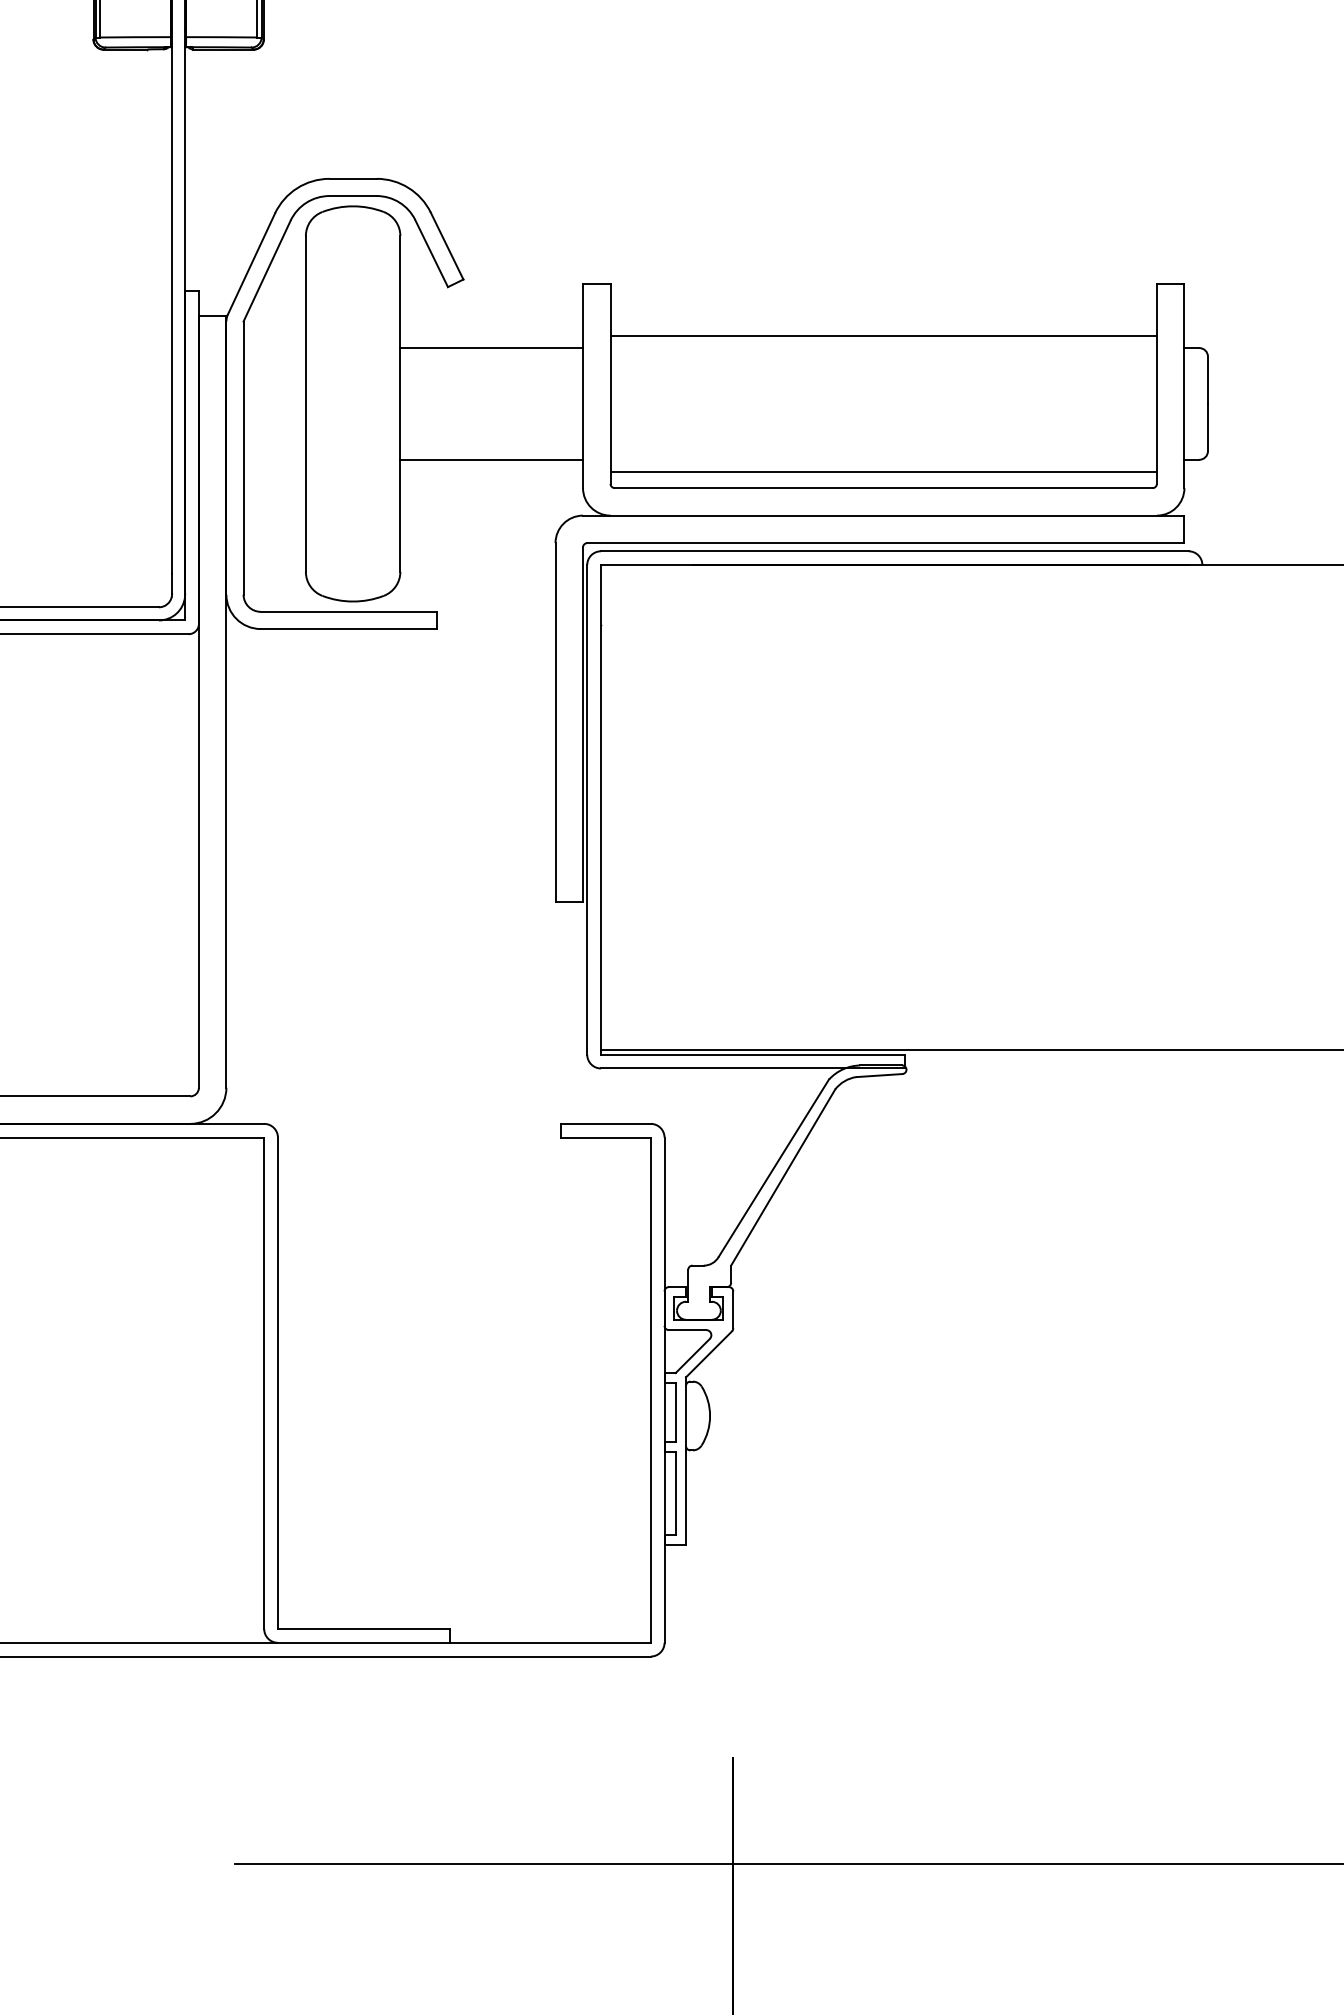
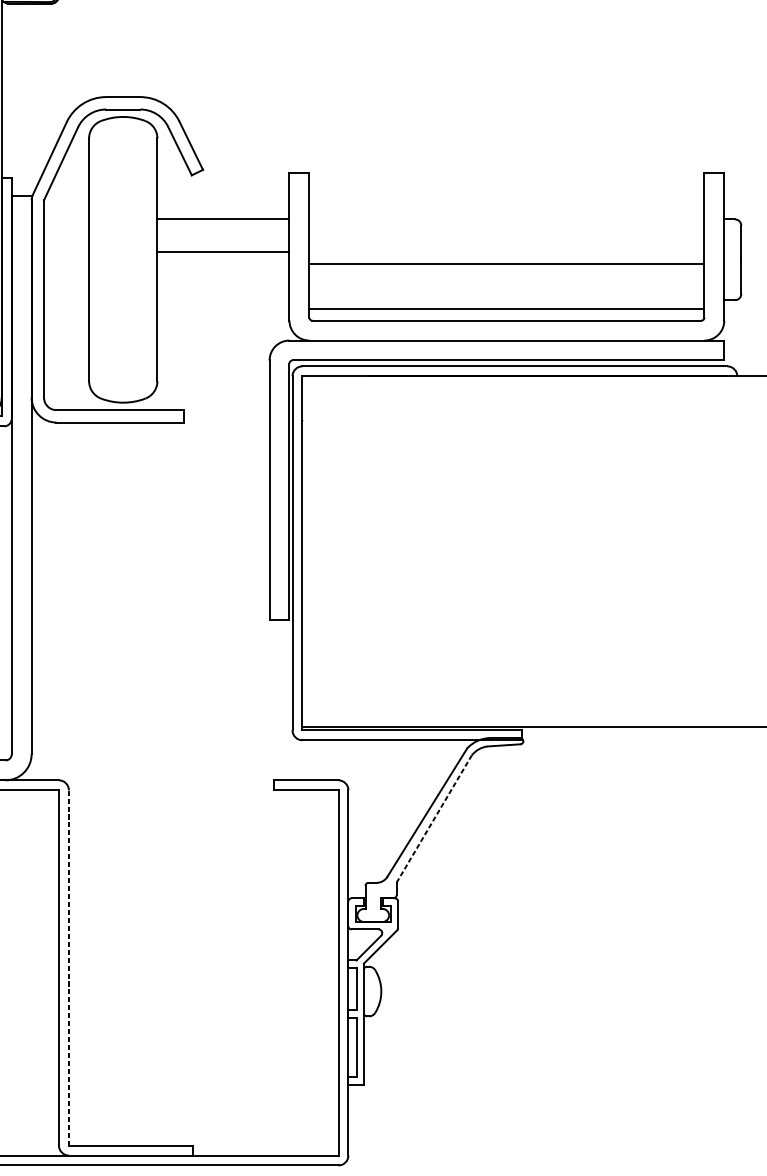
line: (883, 335) -> (506, 263), moved
line: (491, 459) -> (223, 252), moved
line: (783, 1177) -> (434, 819), solid -> dashed
line: (277, 1383) -> (68, 968), solid -> dashed

